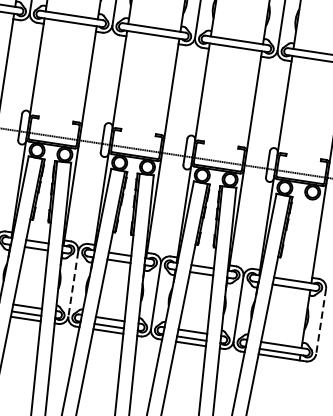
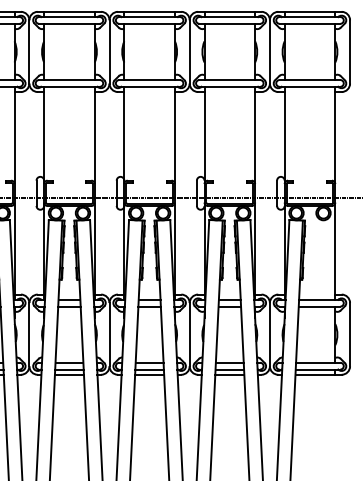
line: (73, 283) -> (109, 334), dashed -> solid
line: (321, 321) -> (350, 334), dashed -> solid

